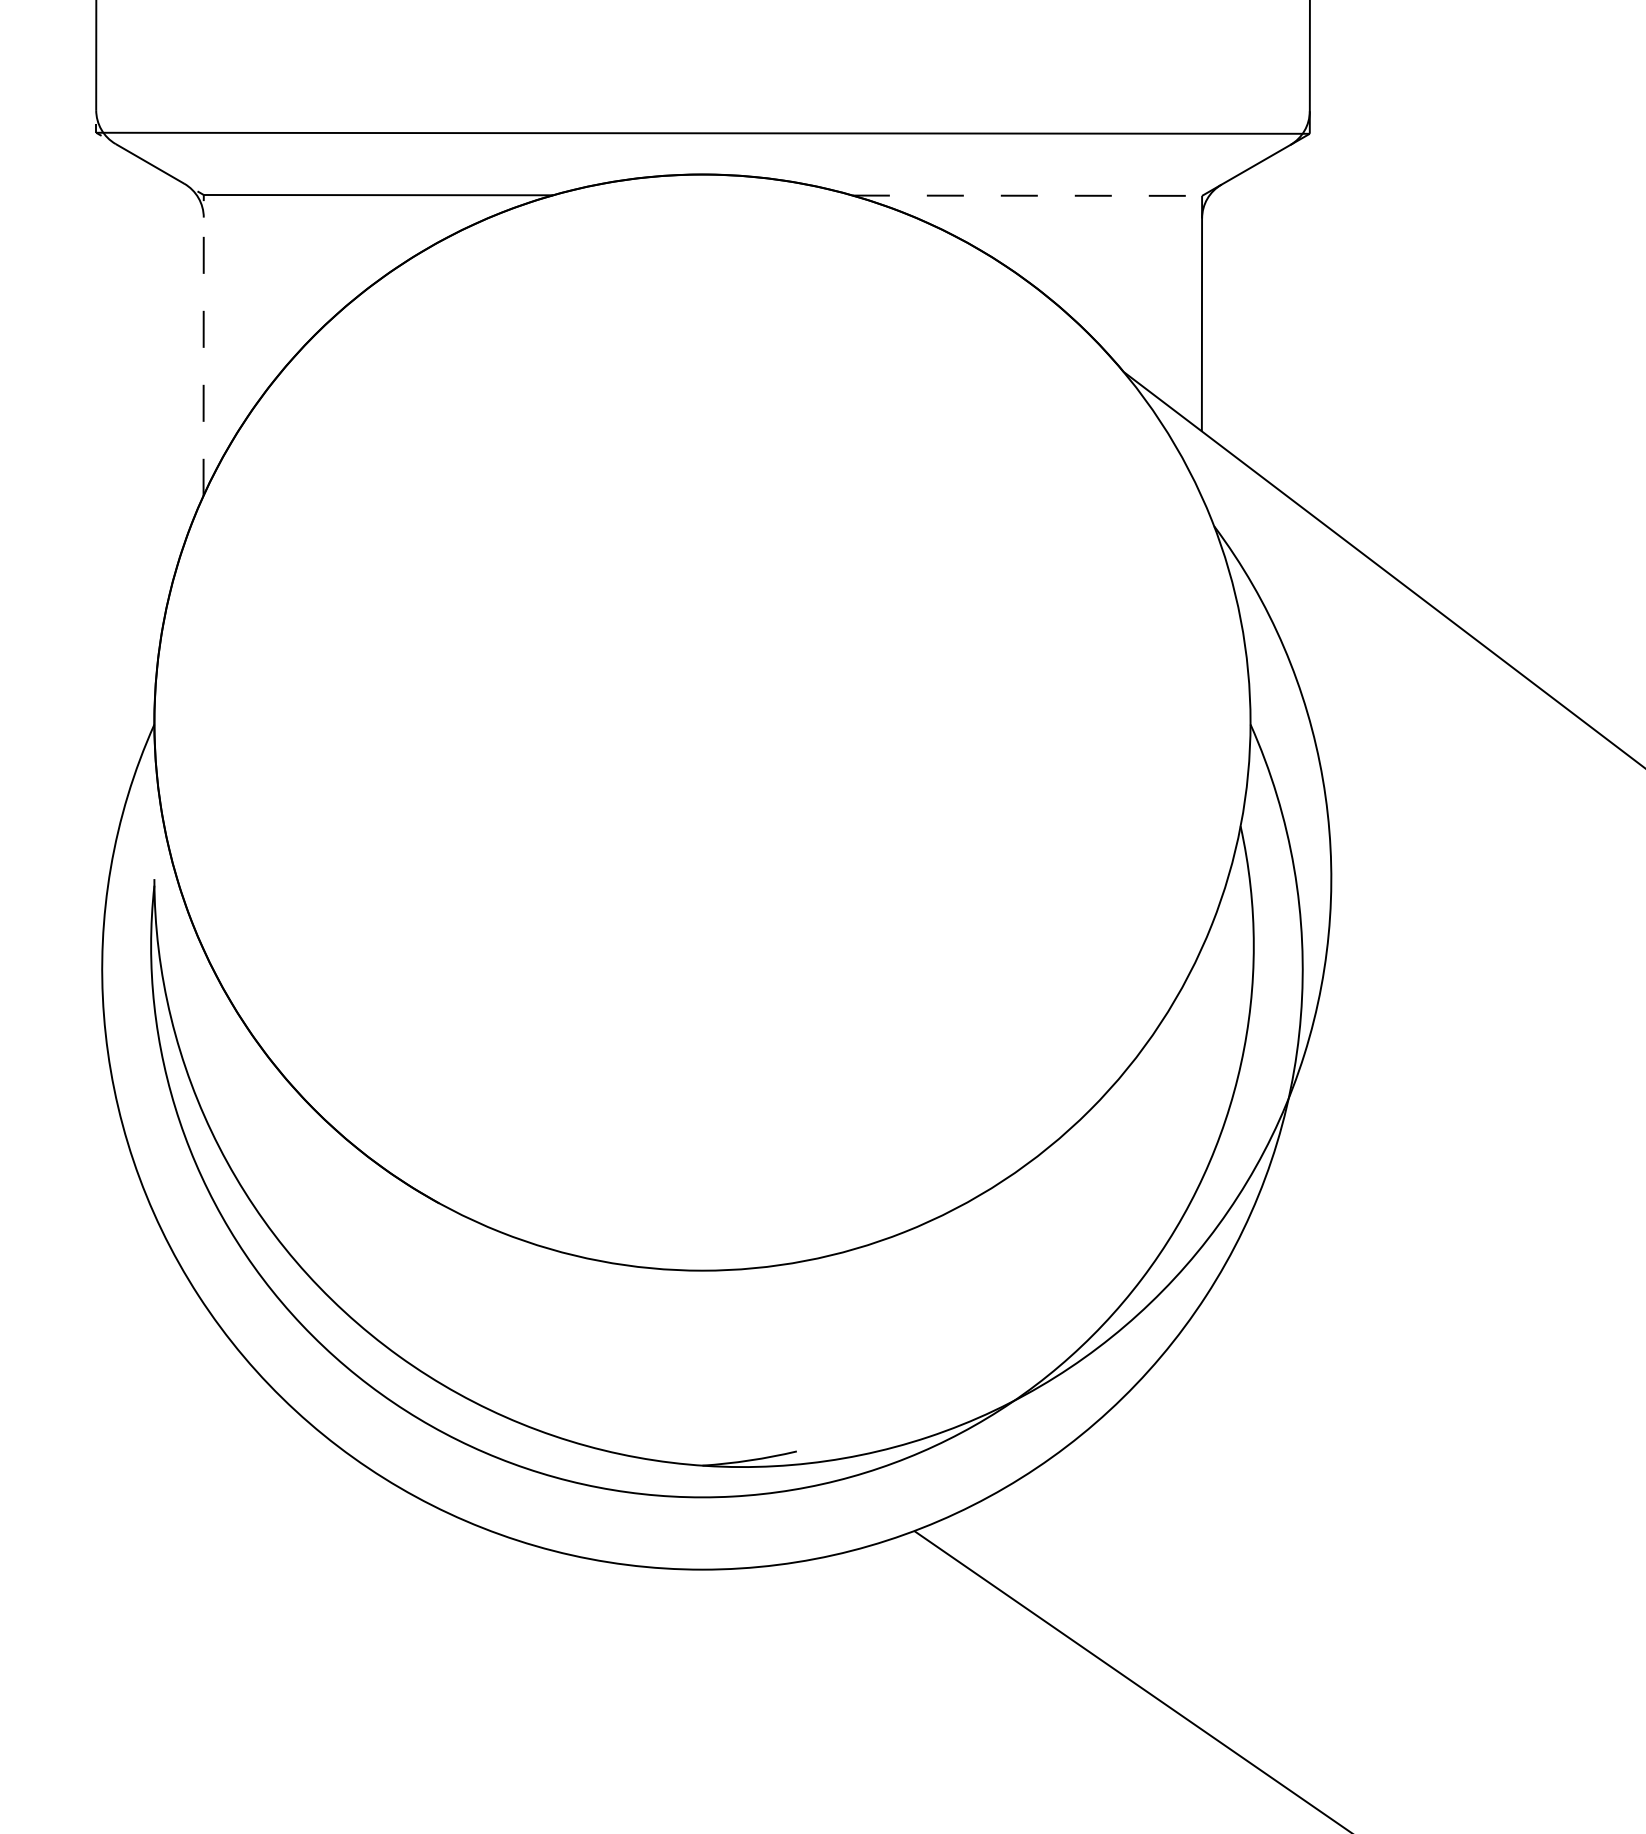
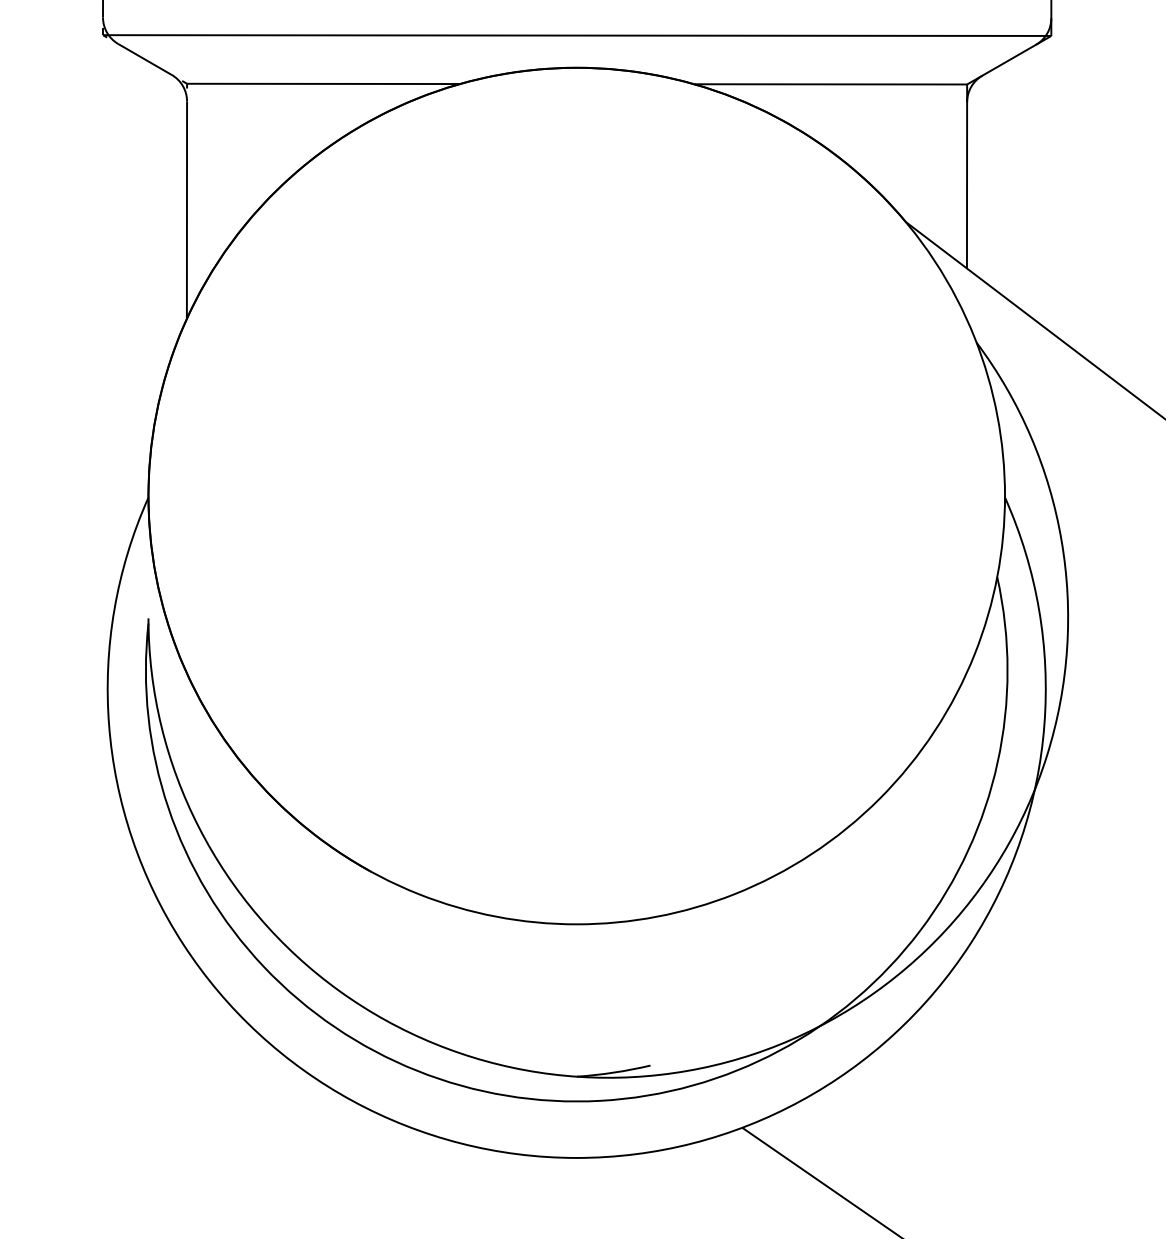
line: (1027, 195) -> (830, 84), dashed -> solid
line: (203, 356) -> (186, 209), dashed -> solid

